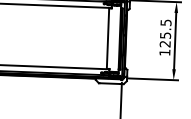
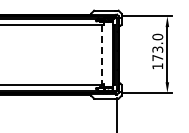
text: (165, 33) -> (157, 47), 125.5 -> 173.0
line: (107, 38) -> (101, 54), solid -> dashed

